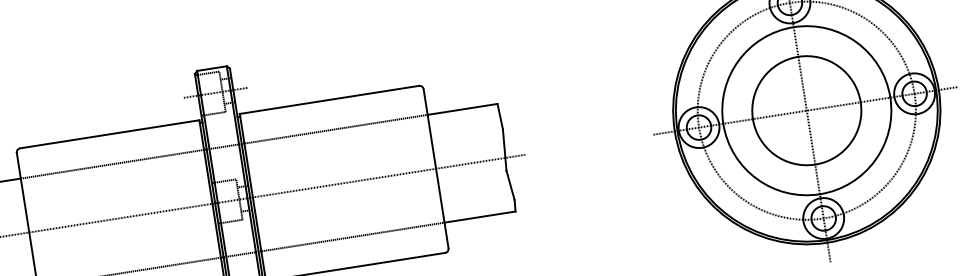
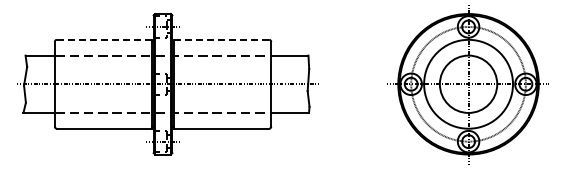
line: (329, 99) -> (221, 39), solid -> dashed
line: (109, 133) -> (104, 39), solid -> dashed

